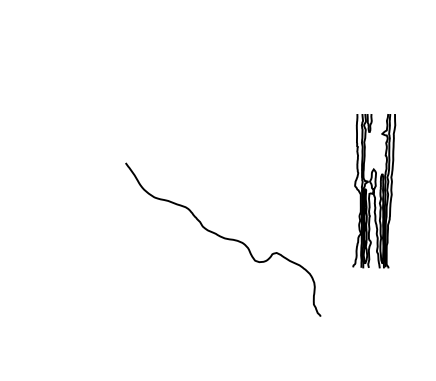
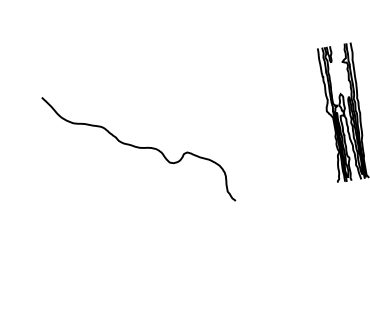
curve: (223, 238) -> (138, 148), moved

